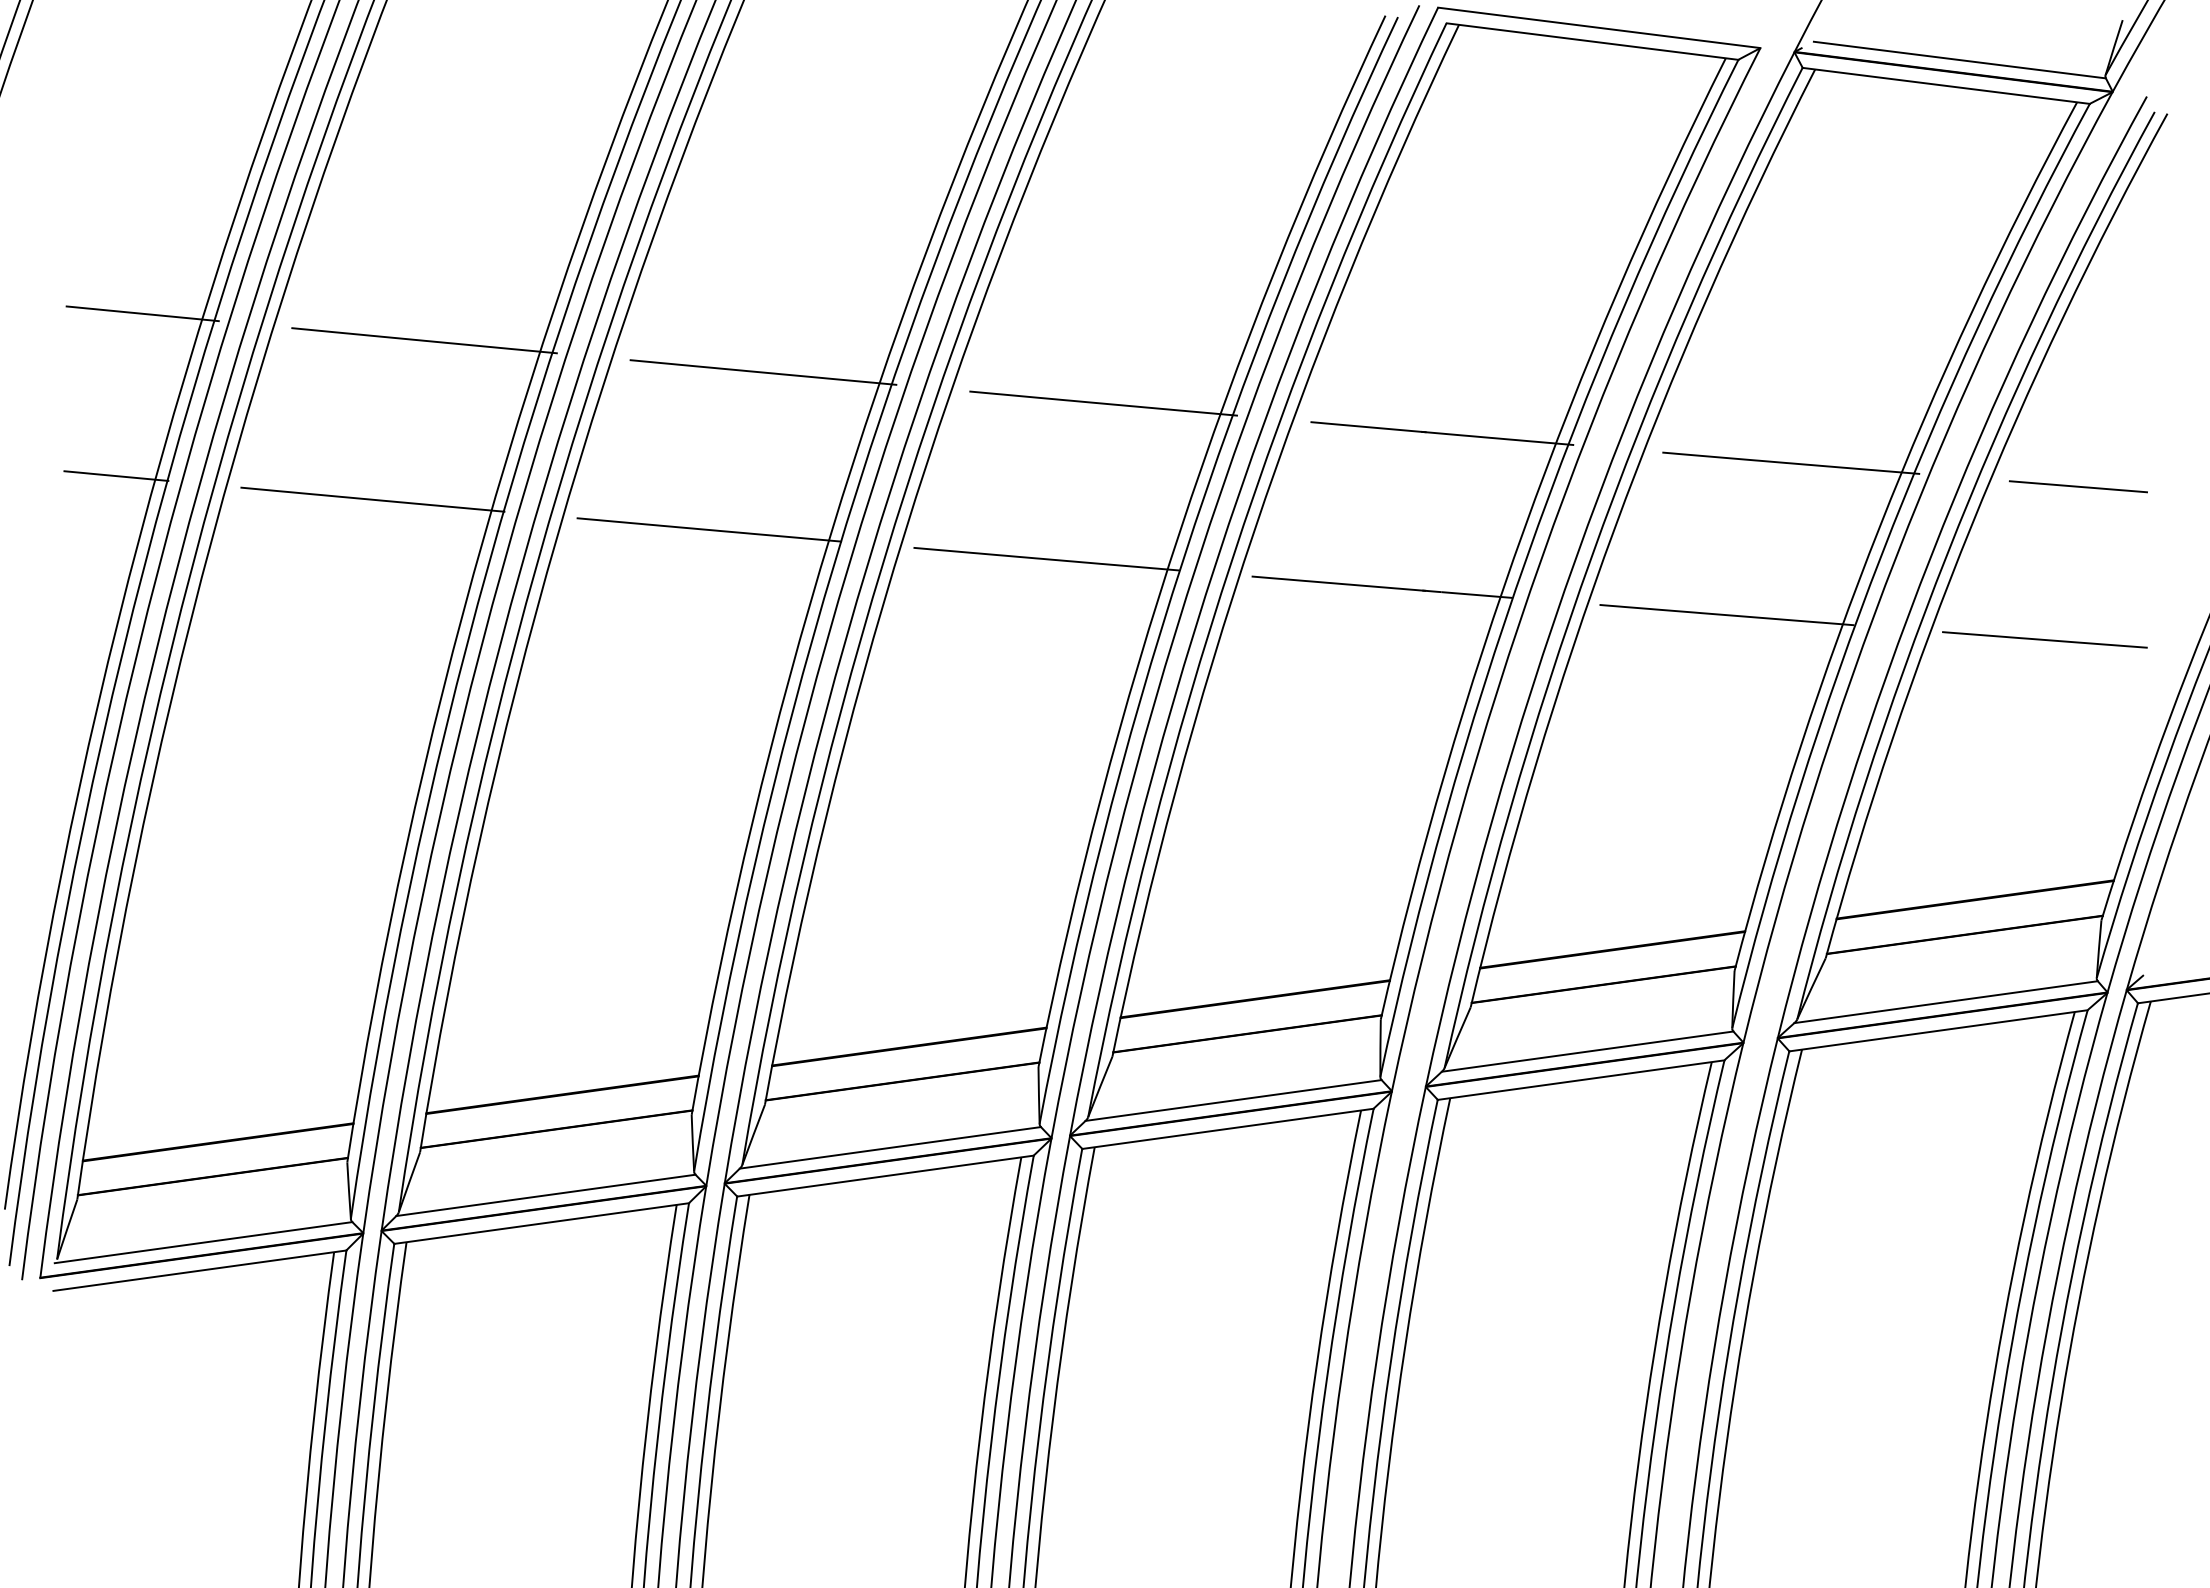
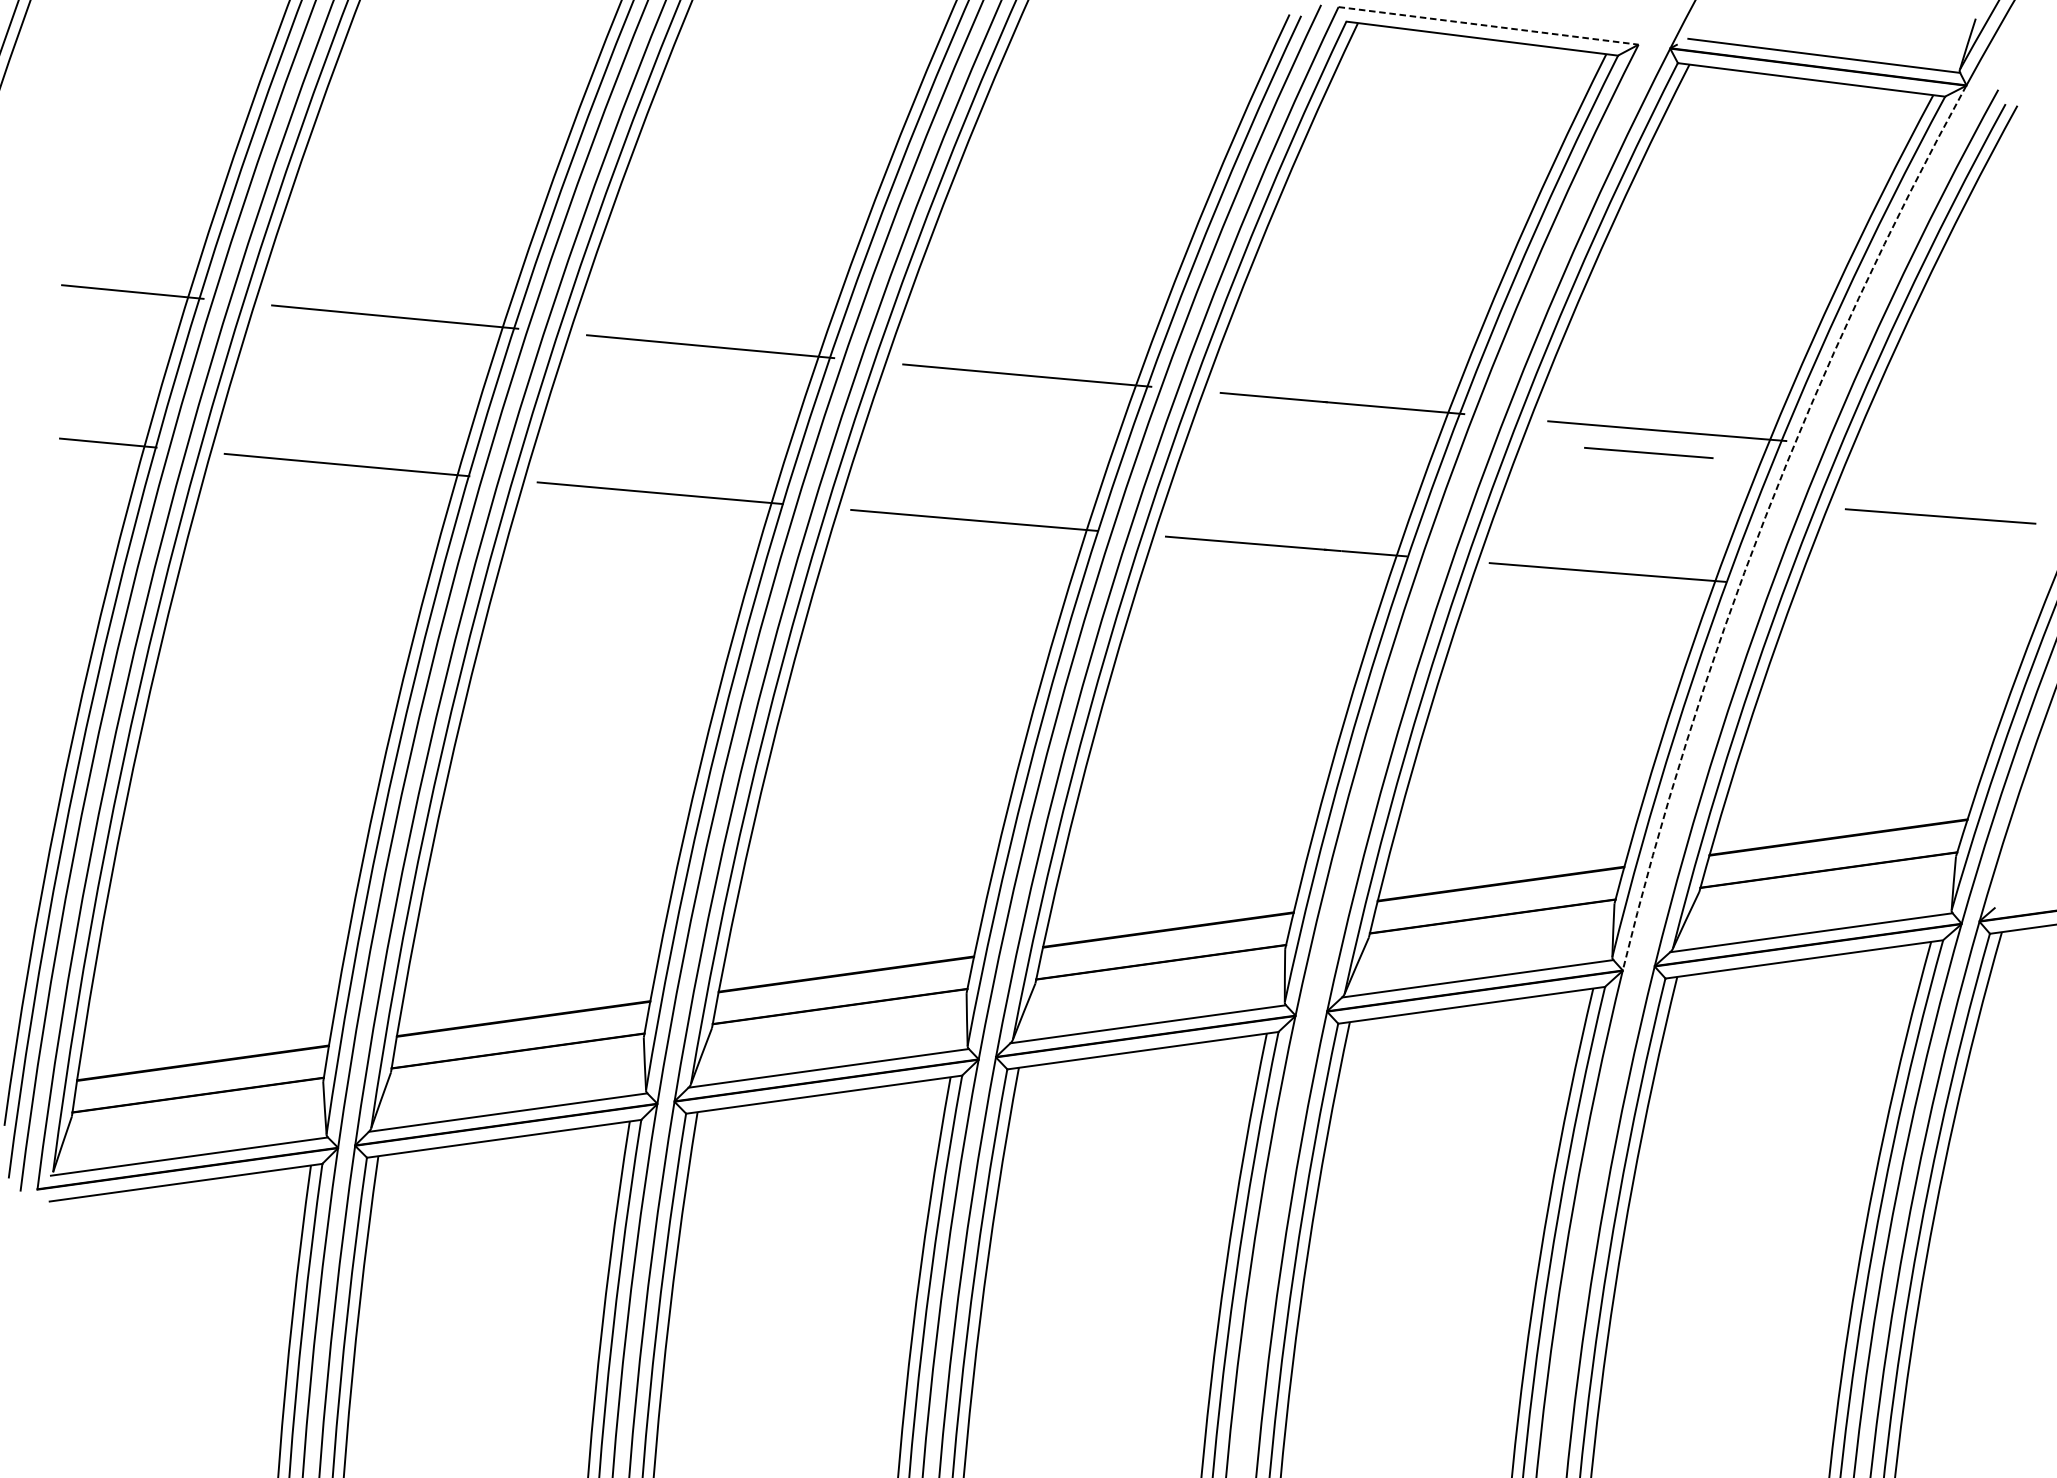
line: (1599, 27) -> (1488, 25), solid -> dashed
line: (2078, 486) -> (1648, 452), moved
arc: (1896, 555) -> (1765, 517), solid -> dashed
line: (2044, 639) -> (1940, 516), moved

